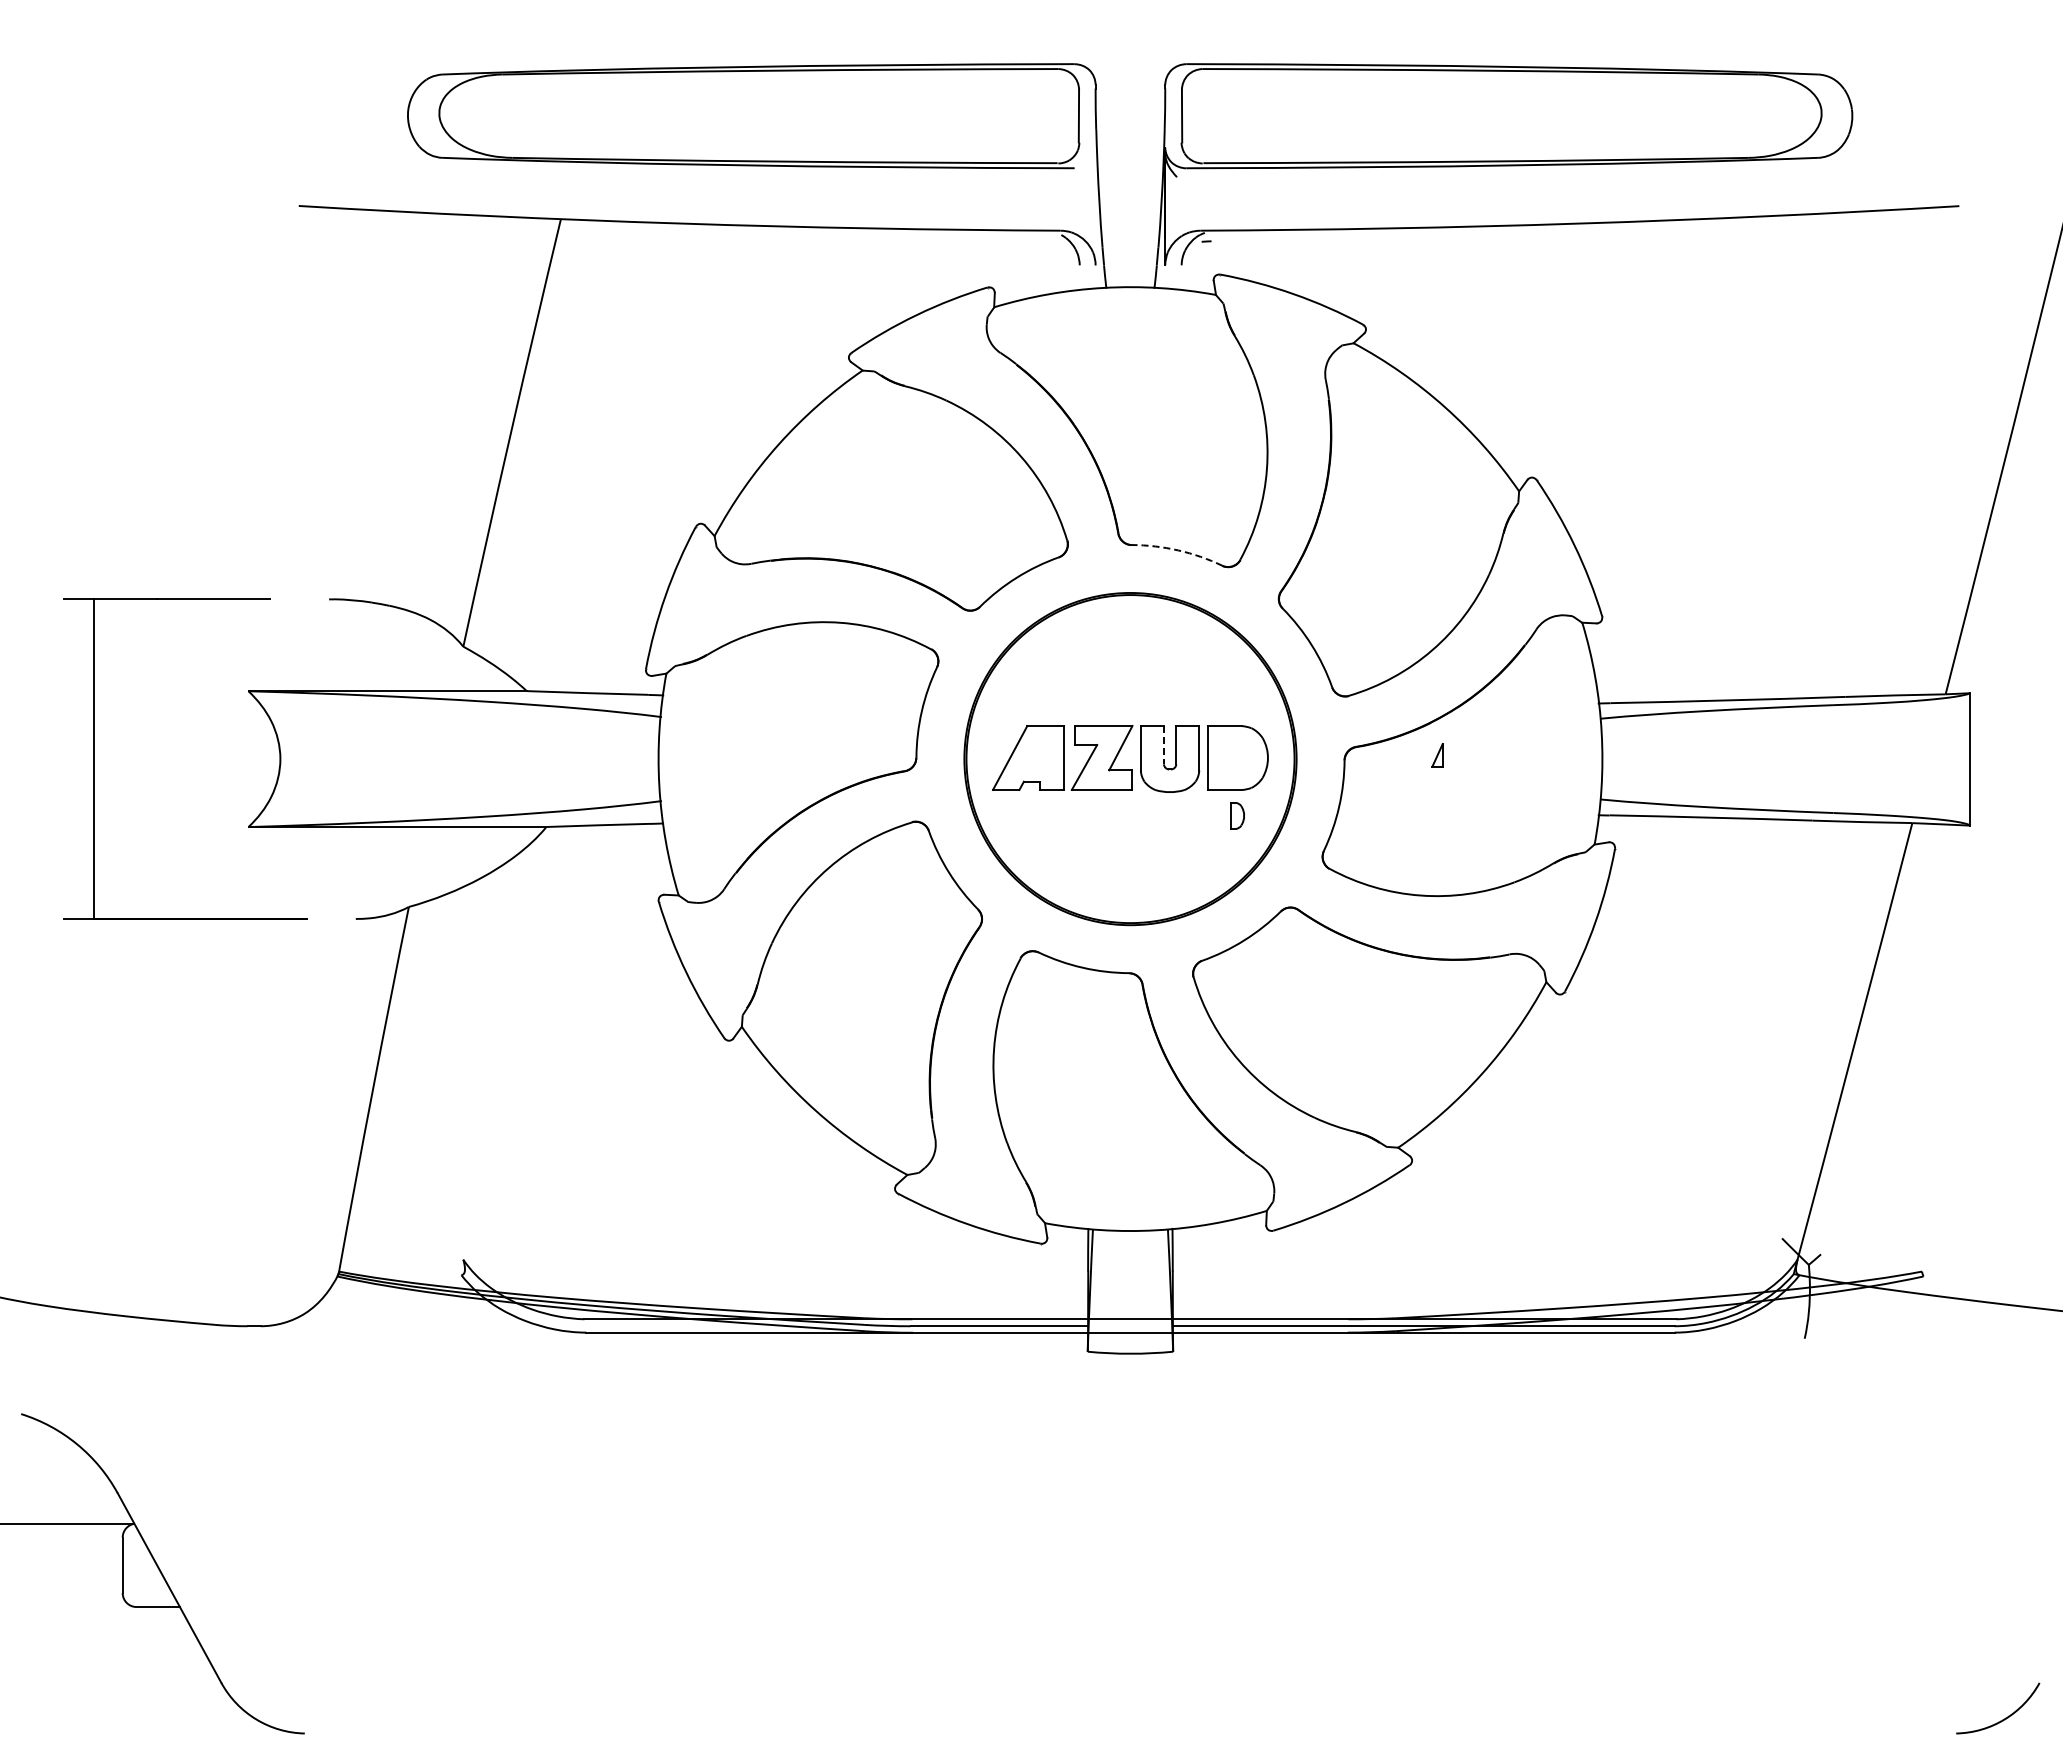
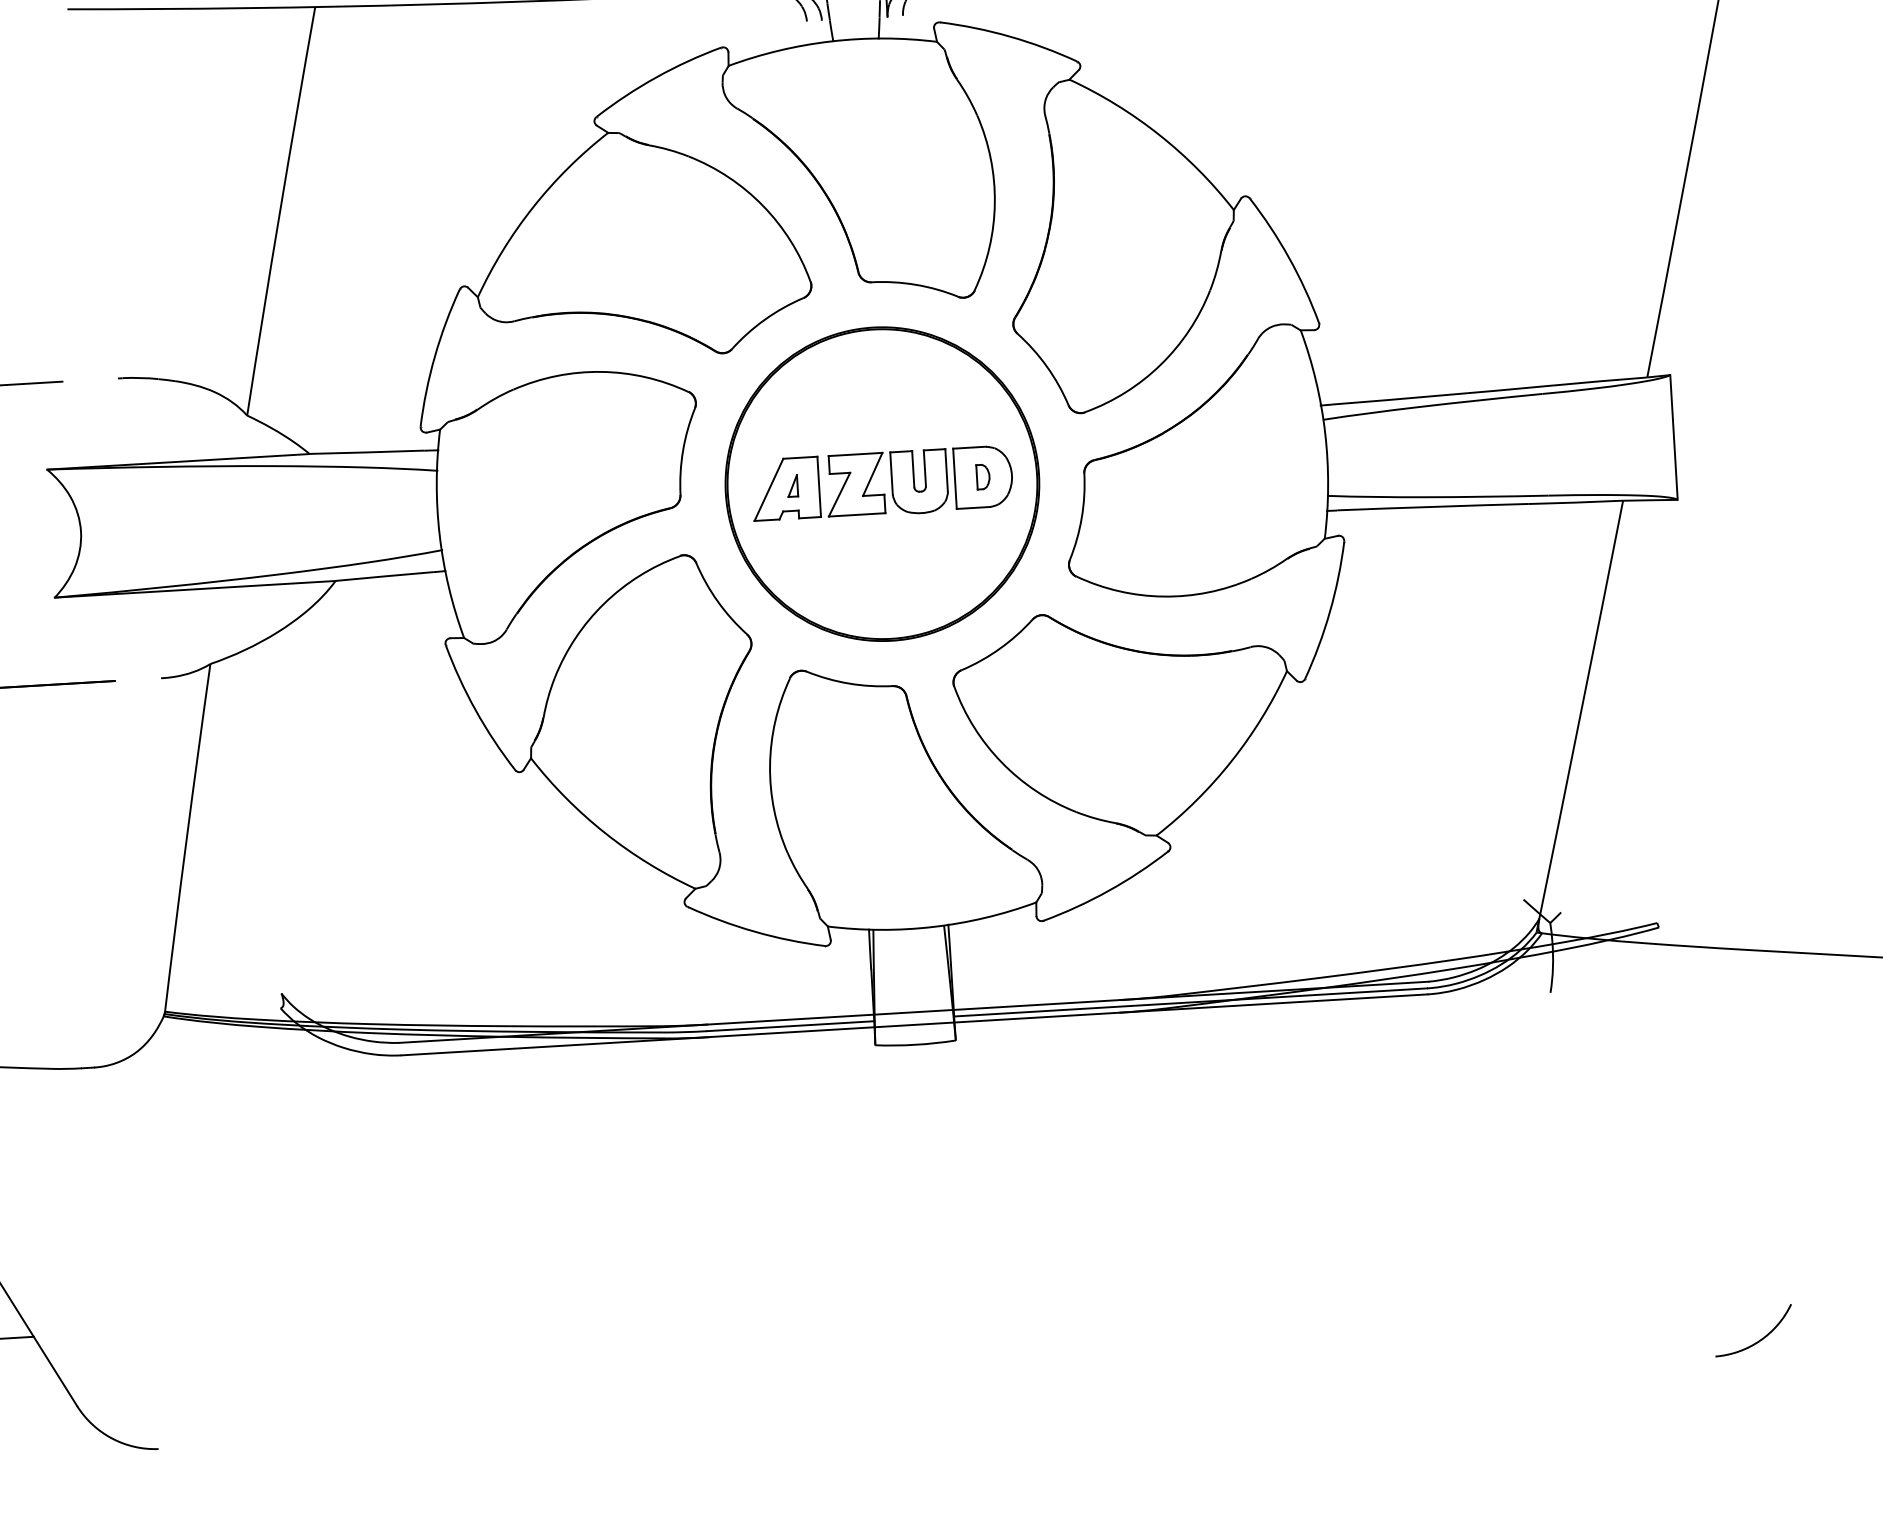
arc: (1178, 550) -> (916, 284), dashed -> solid
line: (1164, 745) -> (913, 469), dashed -> solid
part: (1437, 755) -> (792, 486), moved
part: (1237, 815) -> (983, 476), moved

